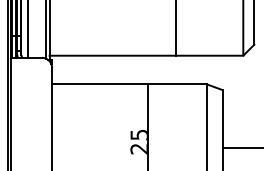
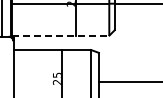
line: (147, 55) -> (61, 35), solid -> dashed

